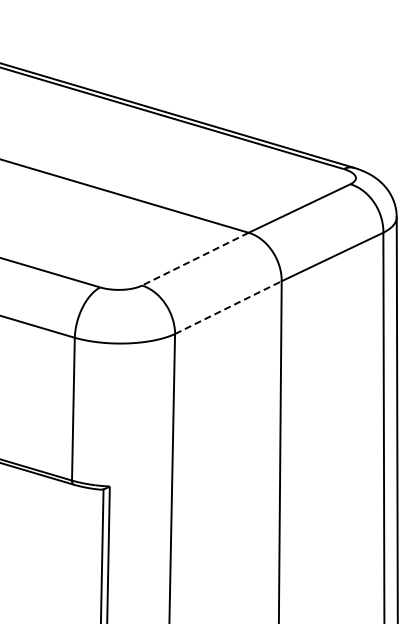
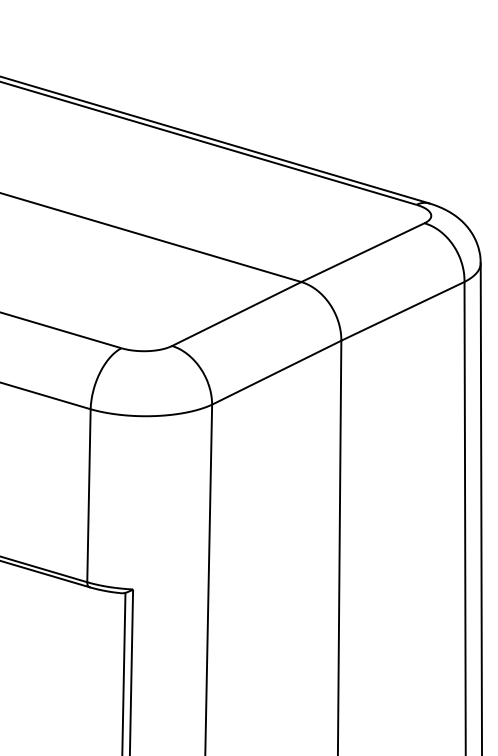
line: (194, 259) -> (235, 314), dashed -> solid
line: (228, 307) -> (276, 372), dashed -> solid

